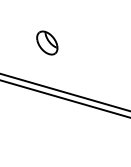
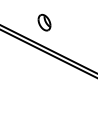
part: (47, 42) -> (44, 22), moved

